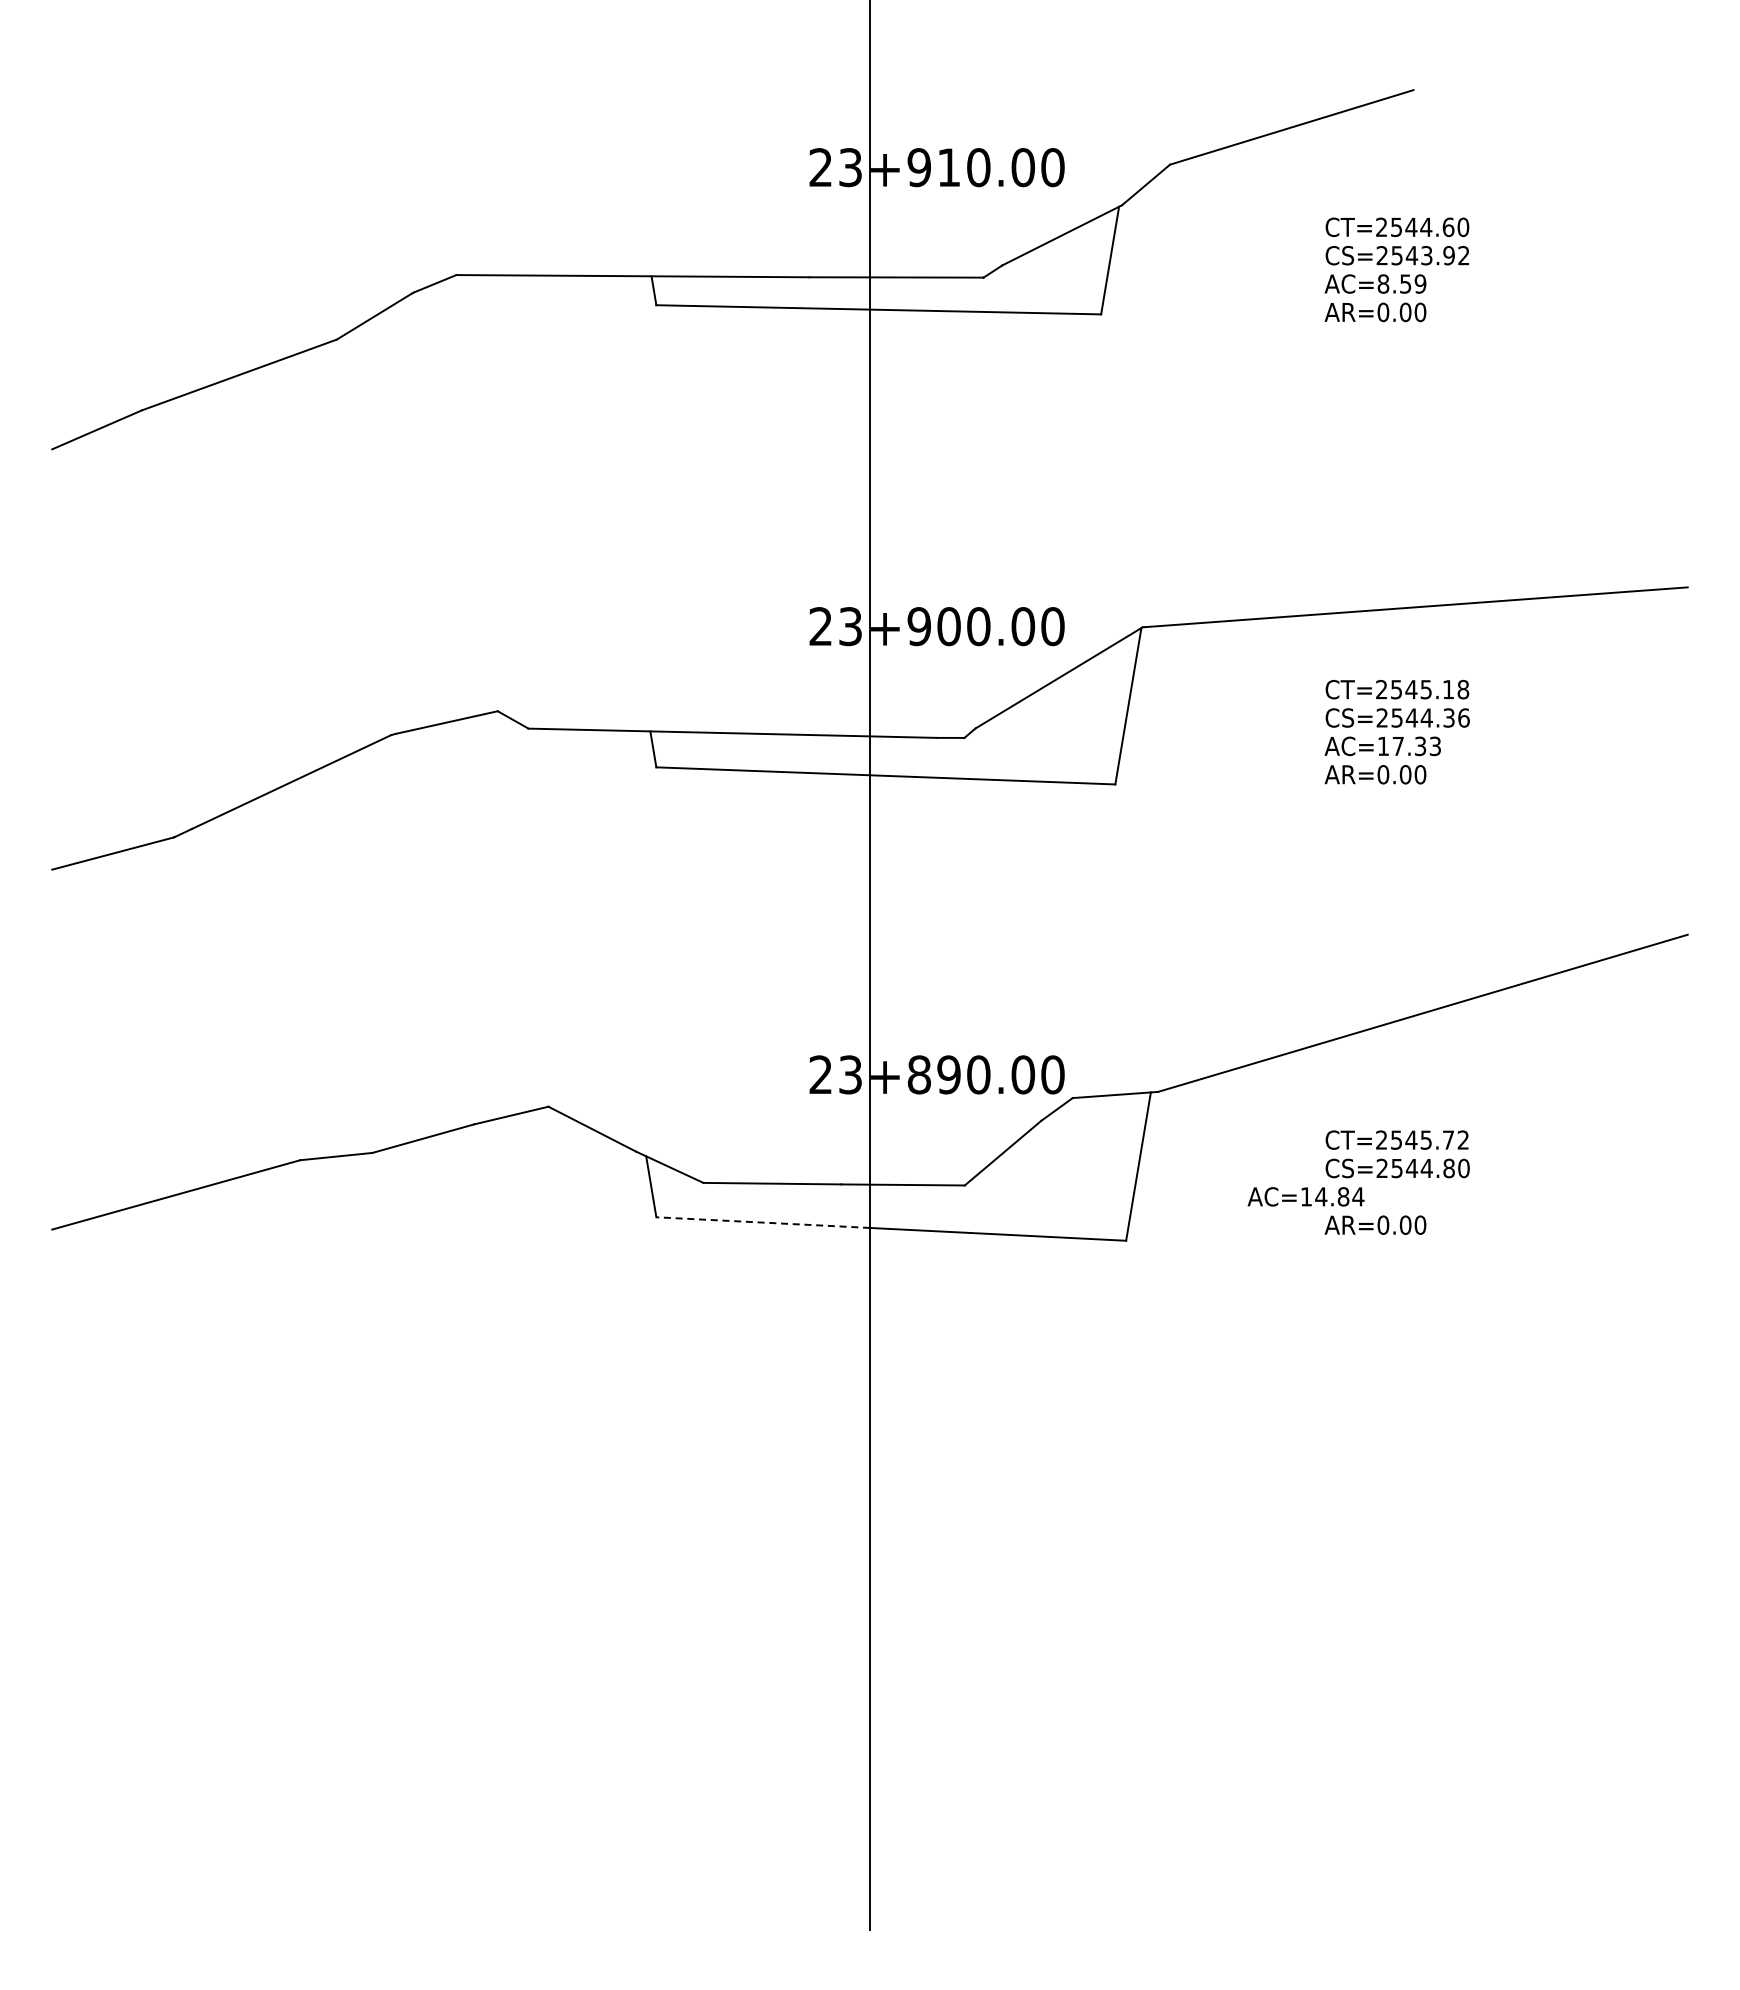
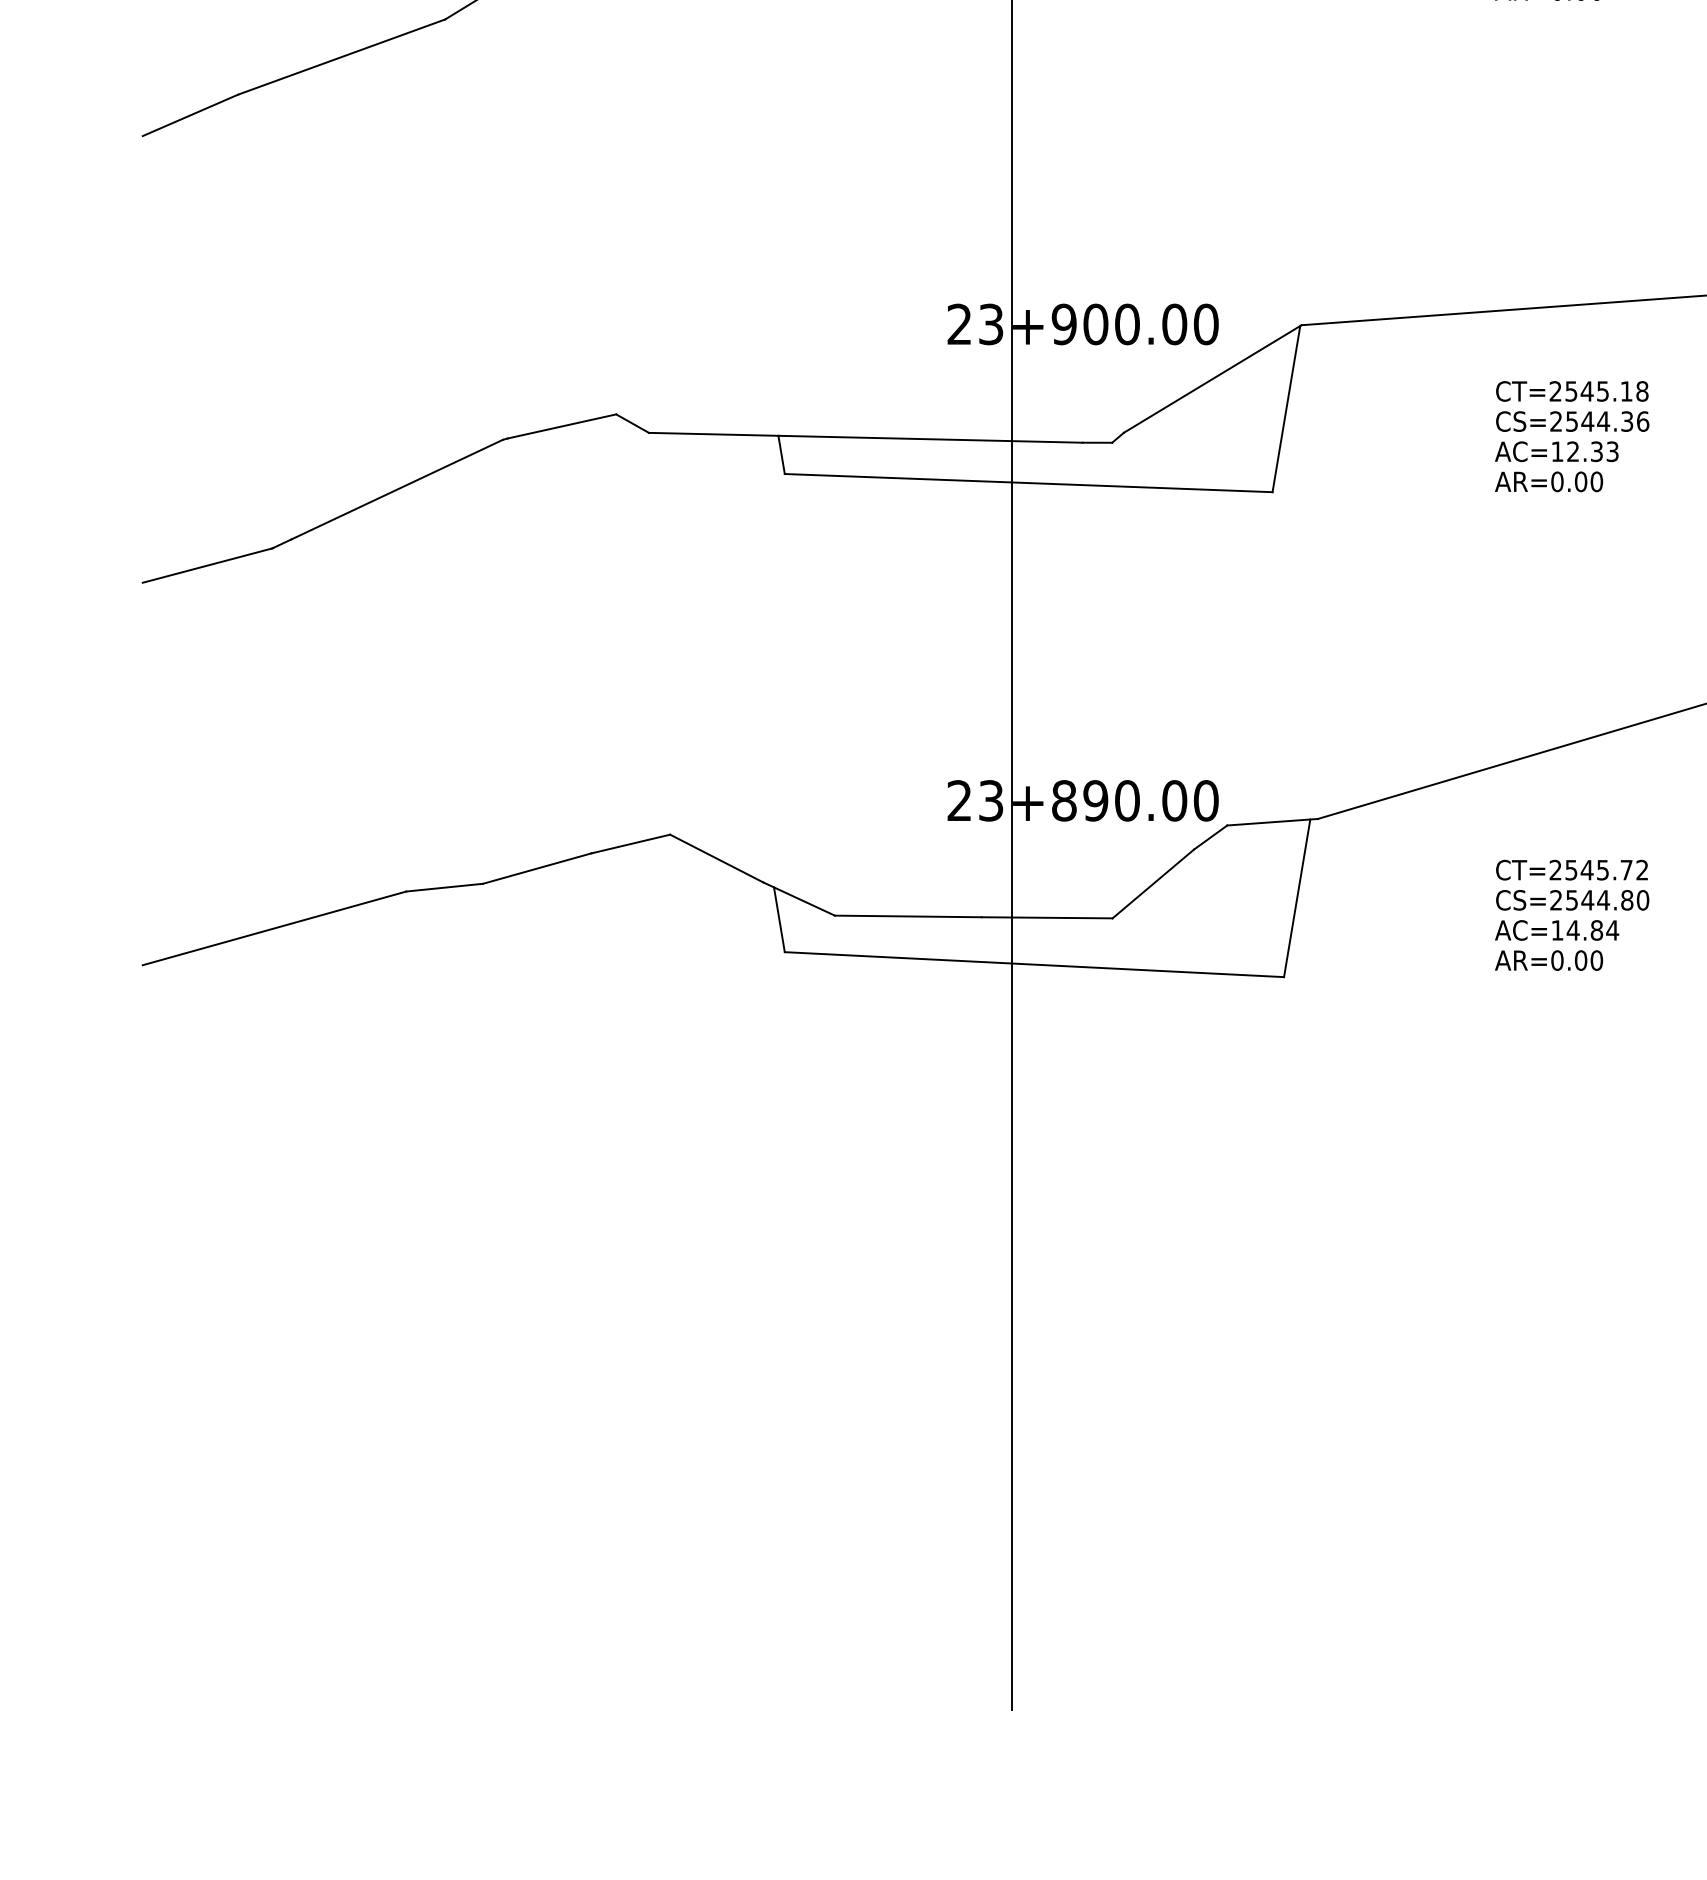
text: (1397, 745) -> (1572, 450), AC=17.33 -> AC=12.33
text: (1305, 1196) -> (1556, 930), moved
line: (763, 1222) -> (898, 957), dashed -> solid

